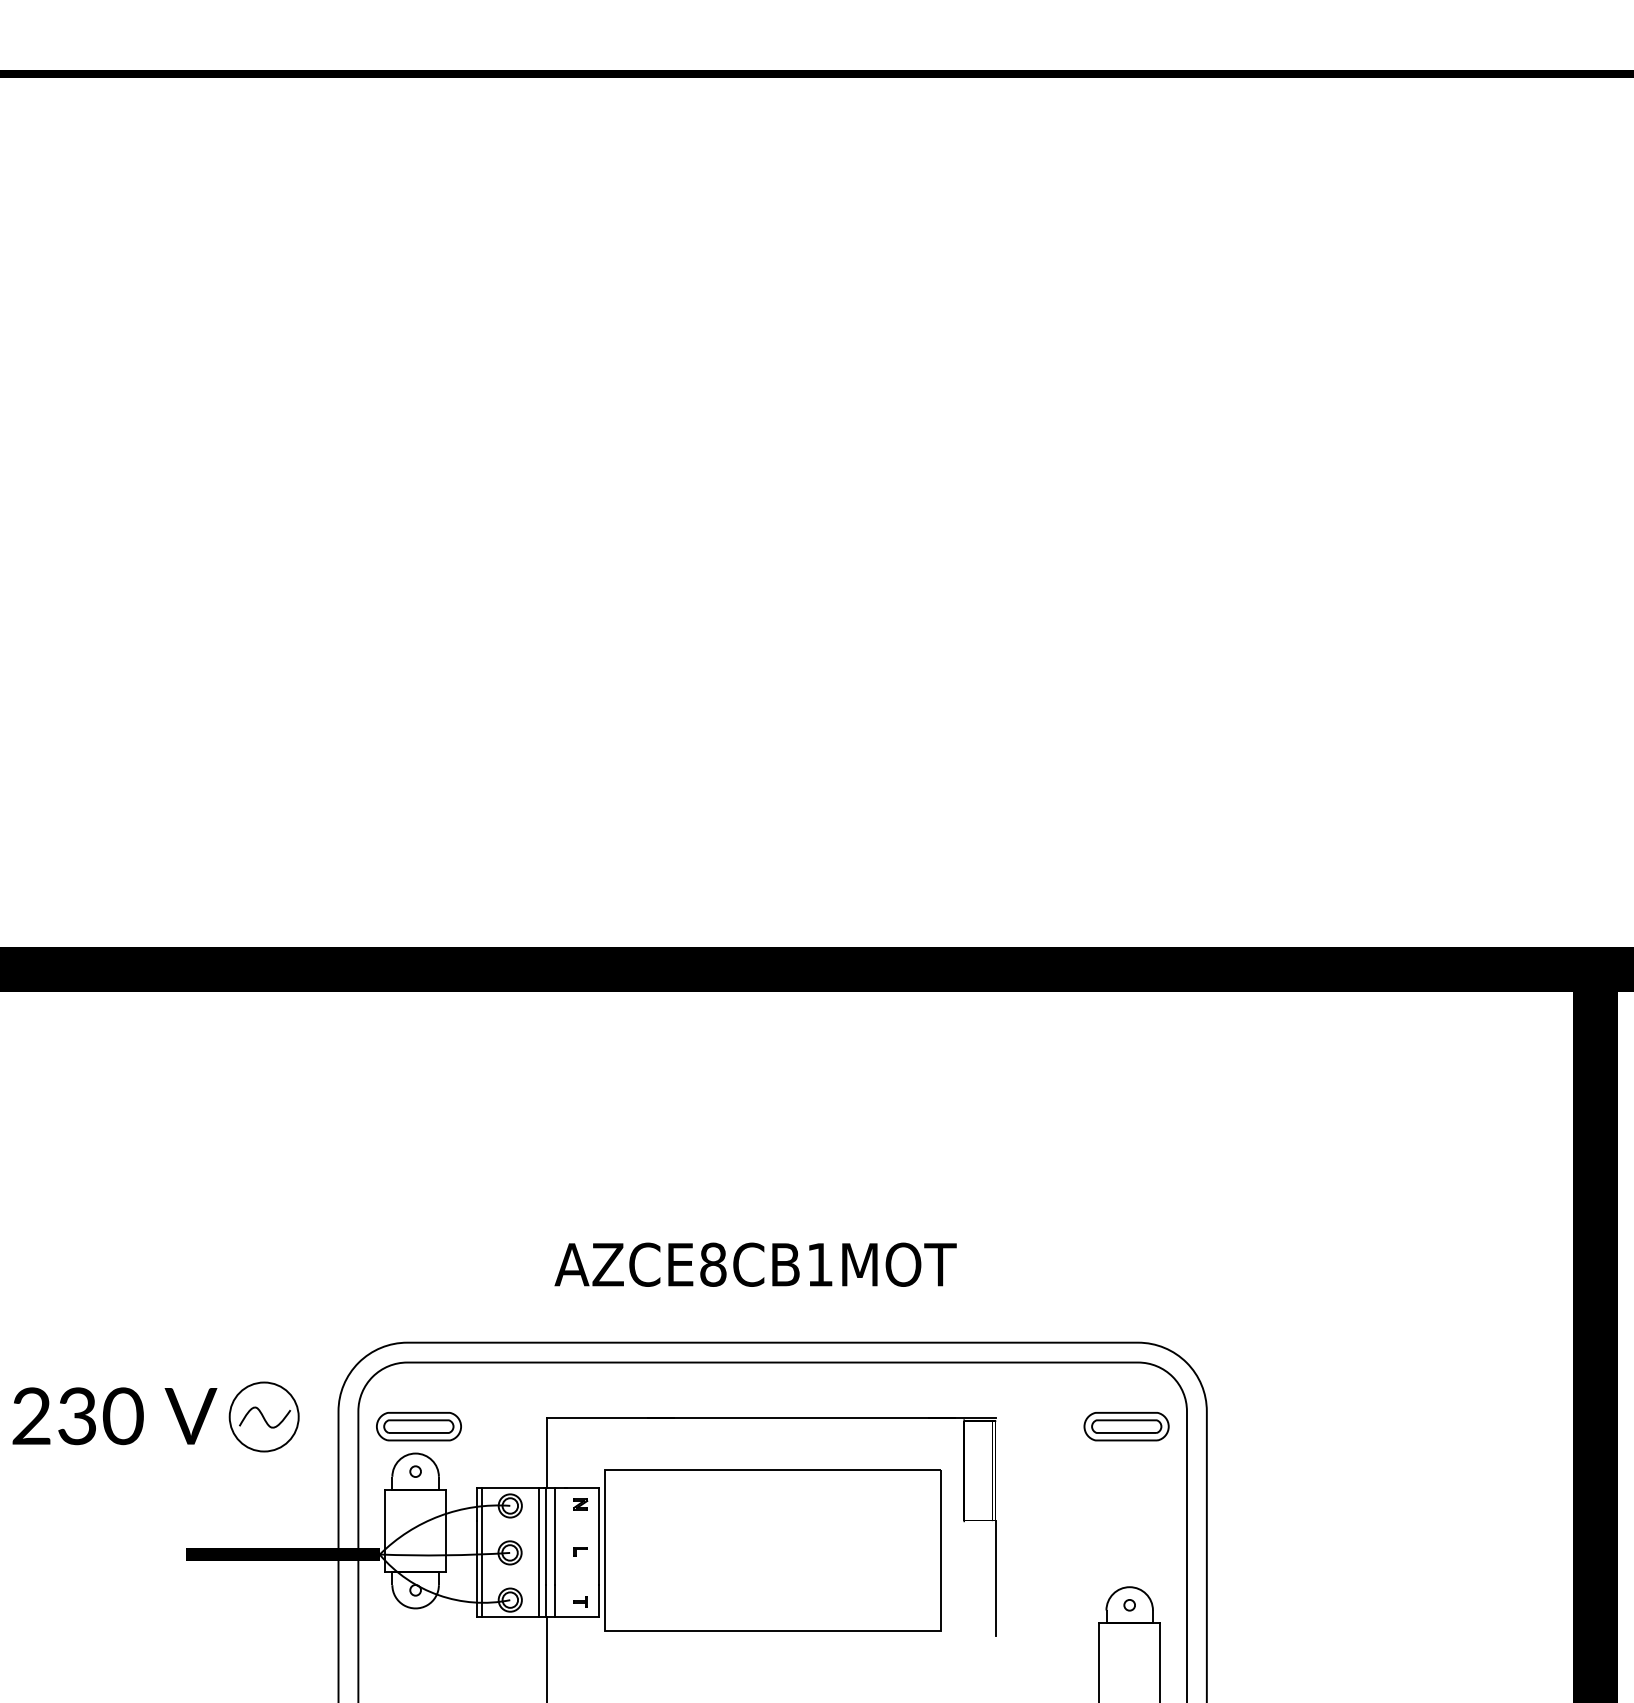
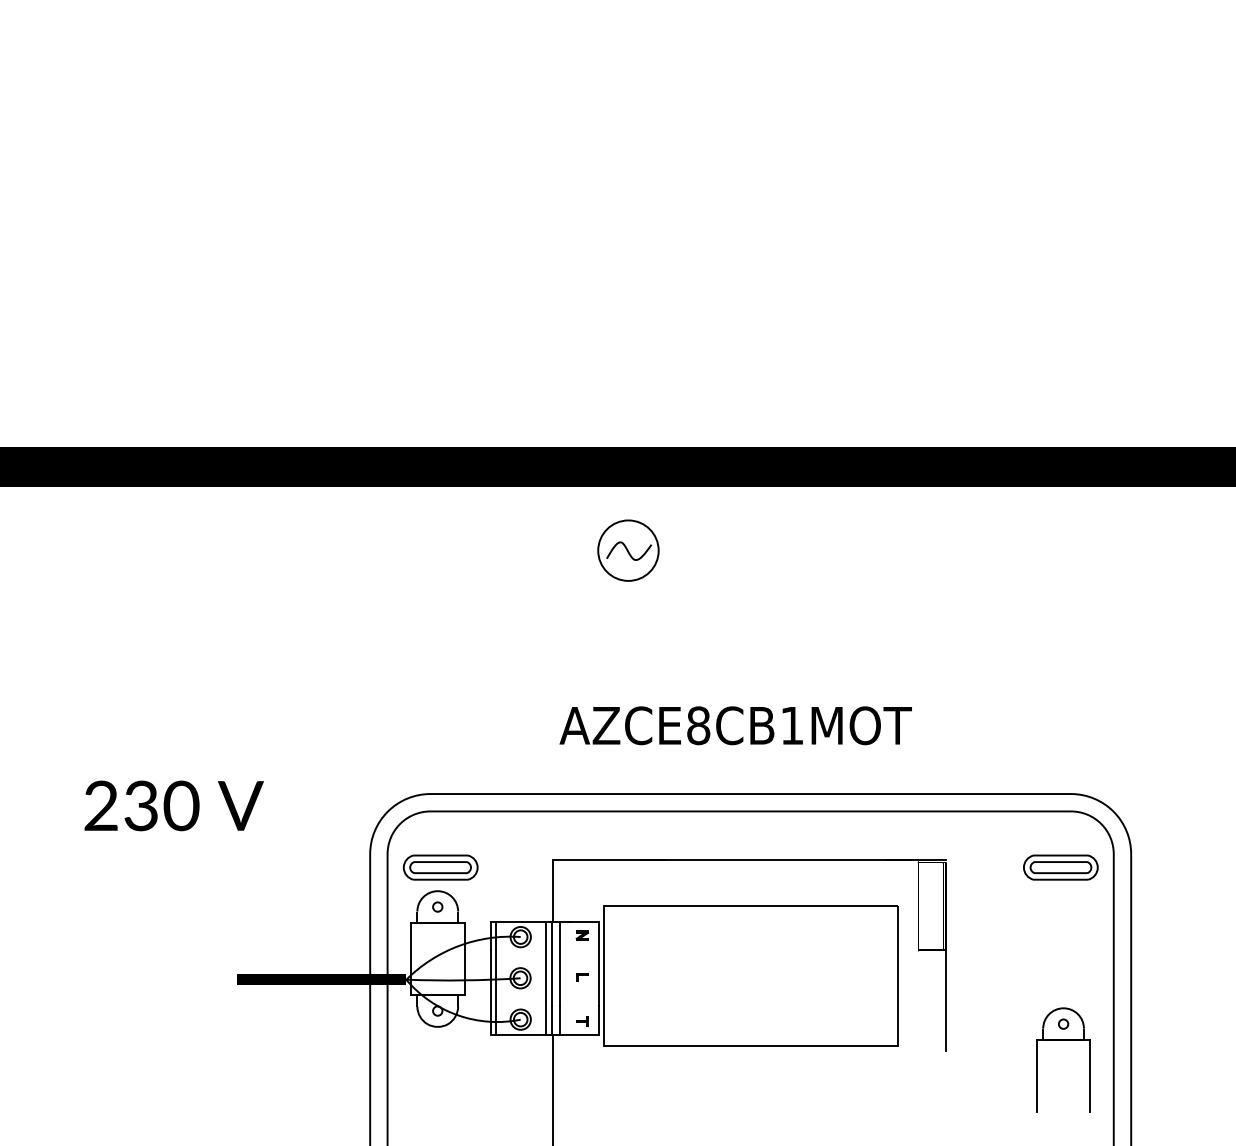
text: (114, 1416) -> (173, 806), moved
part: (263, 1416) -> (627, 550), moved

